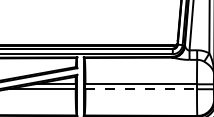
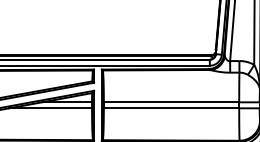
line: (141, 89) -> (171, 108), dashed -> solid

